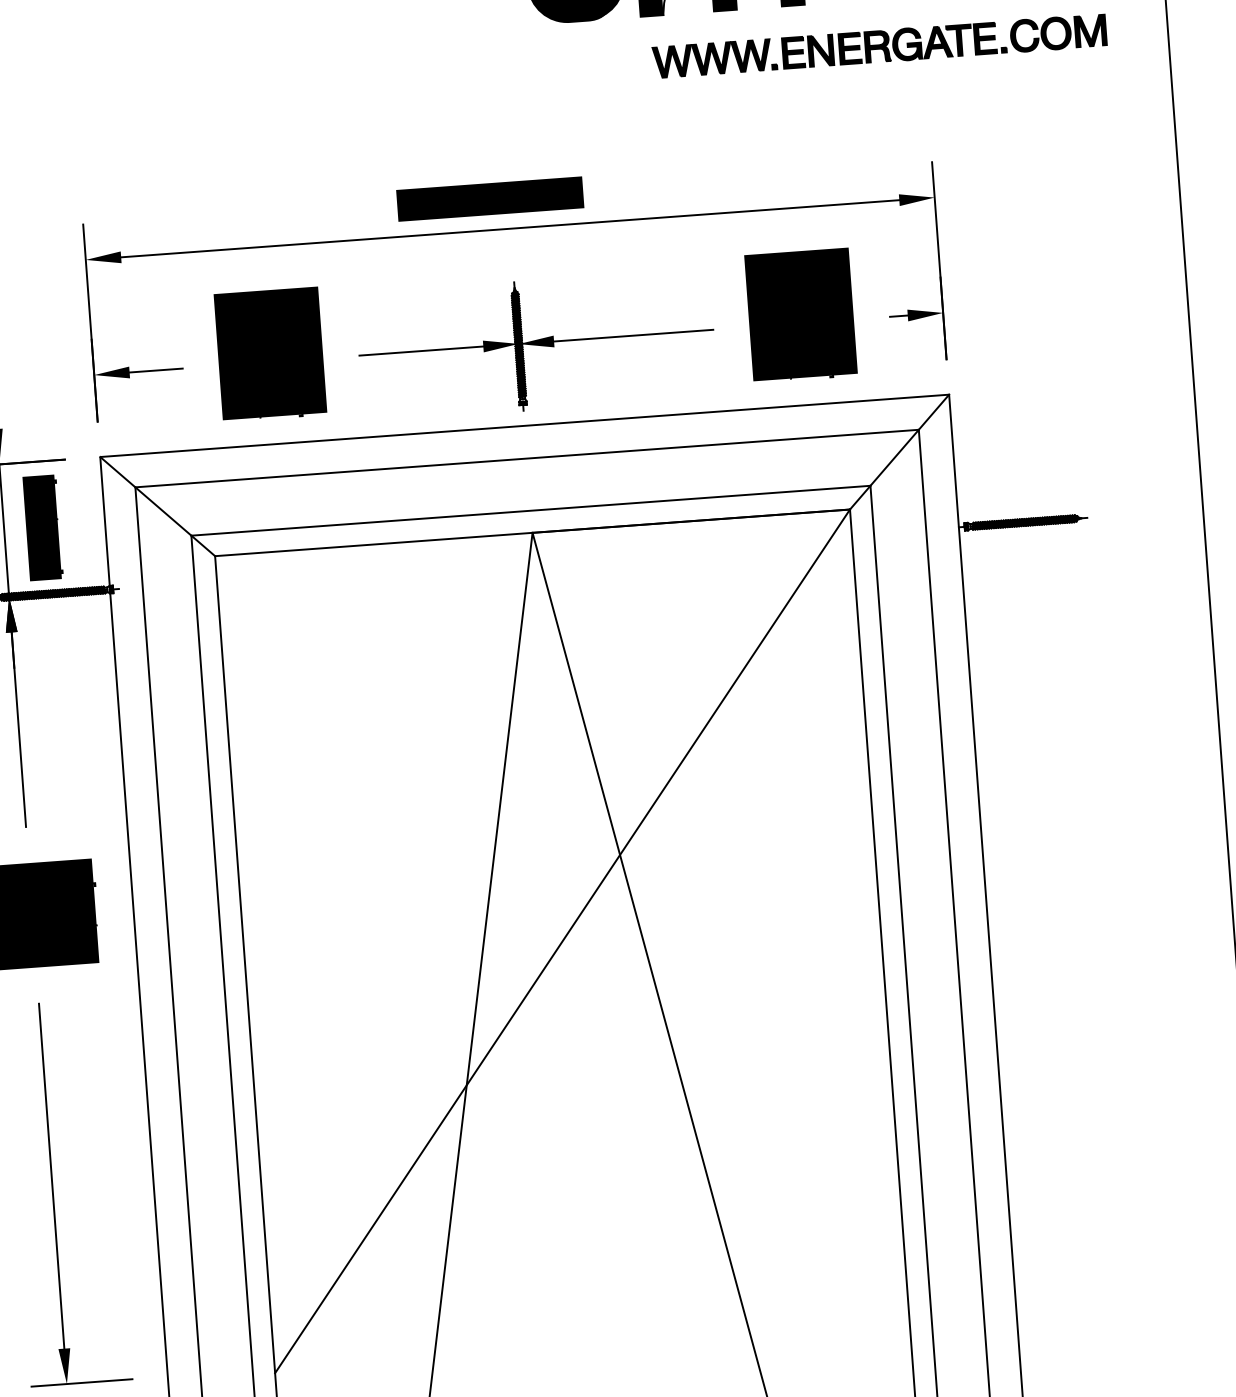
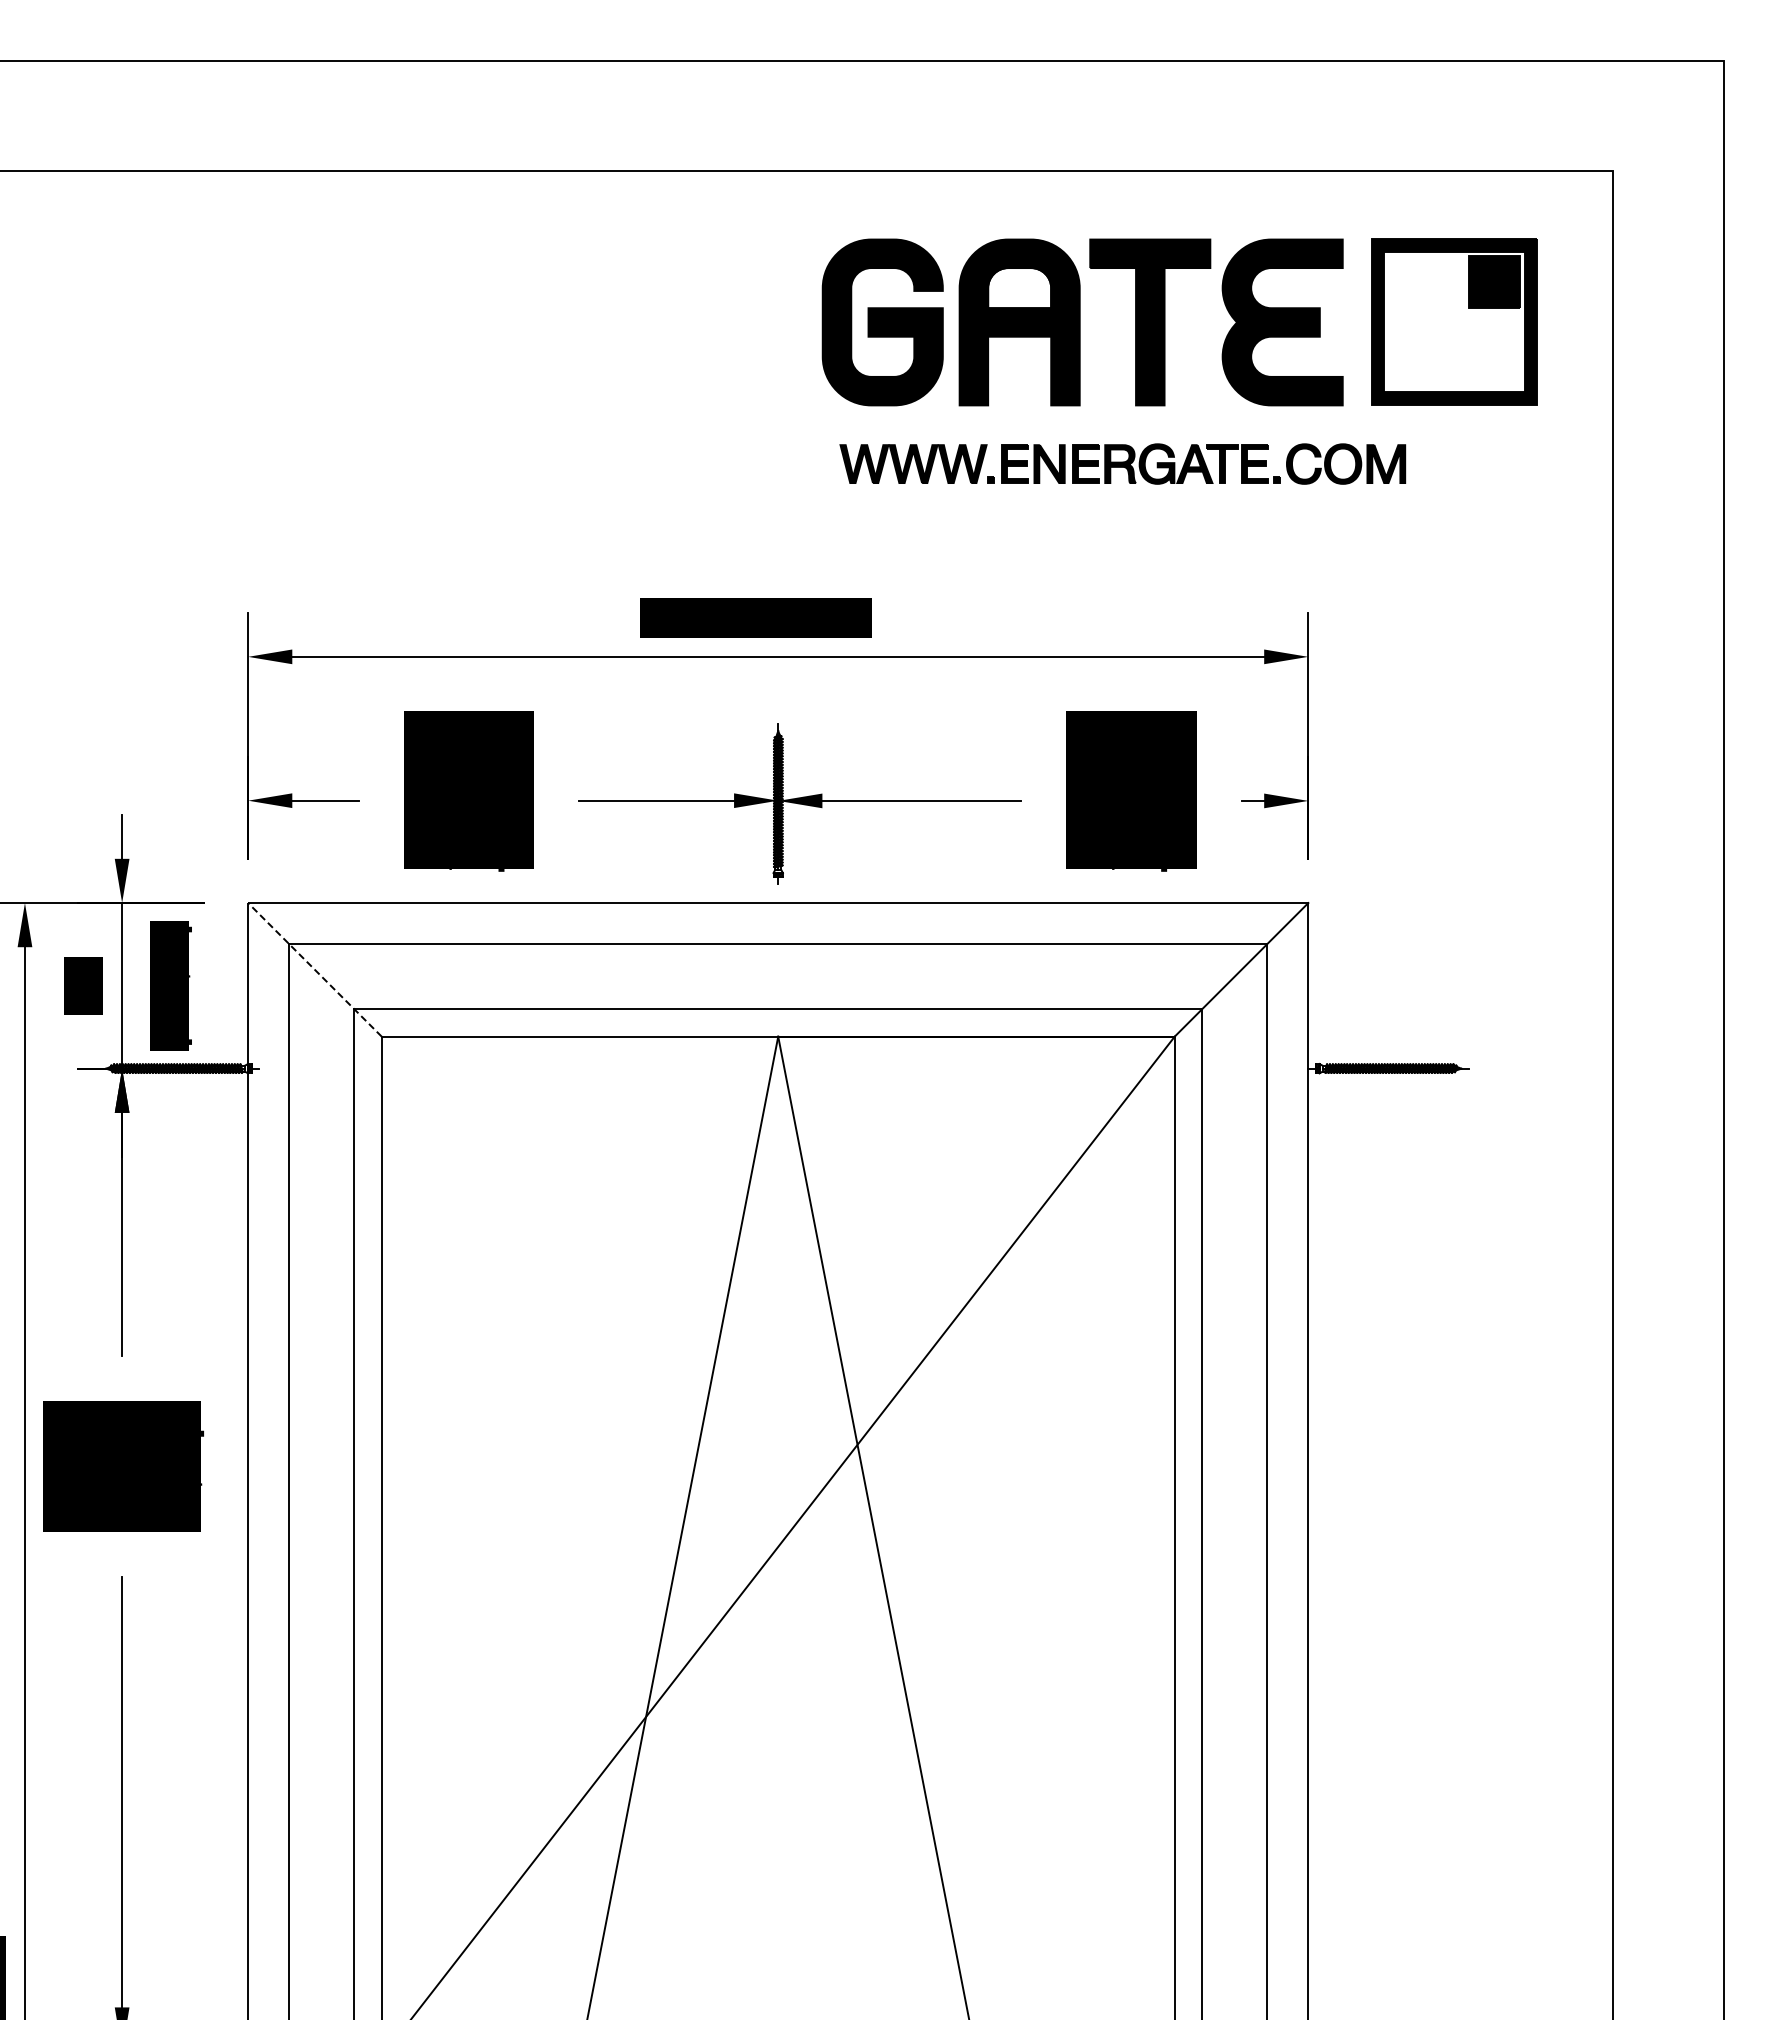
part: (879, 46) -> (1122, 463), moved
line: (157, 506) -> (314, 969), solid -> dashed

